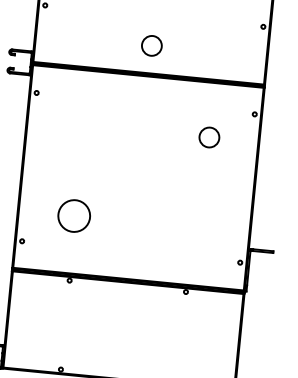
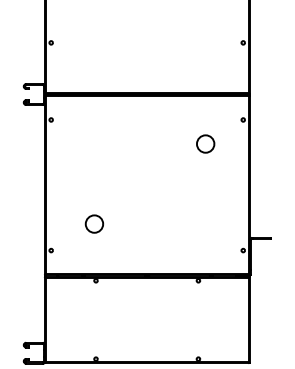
circle: (151, 45) -> (147, 68), removed
circle: (74, 215) -> (94, 223), size x0.62

